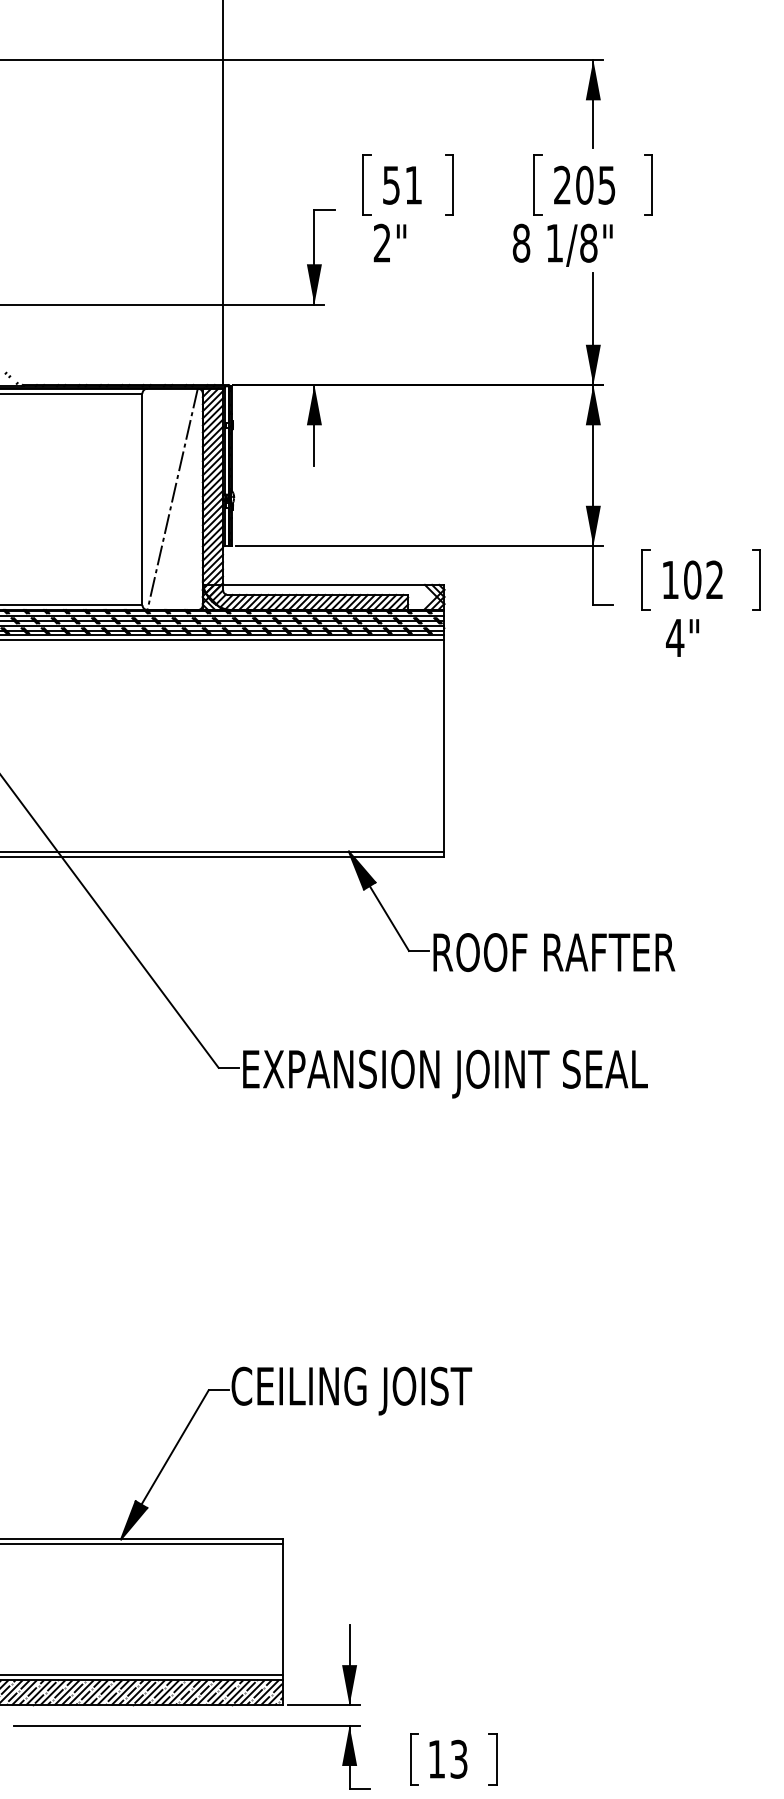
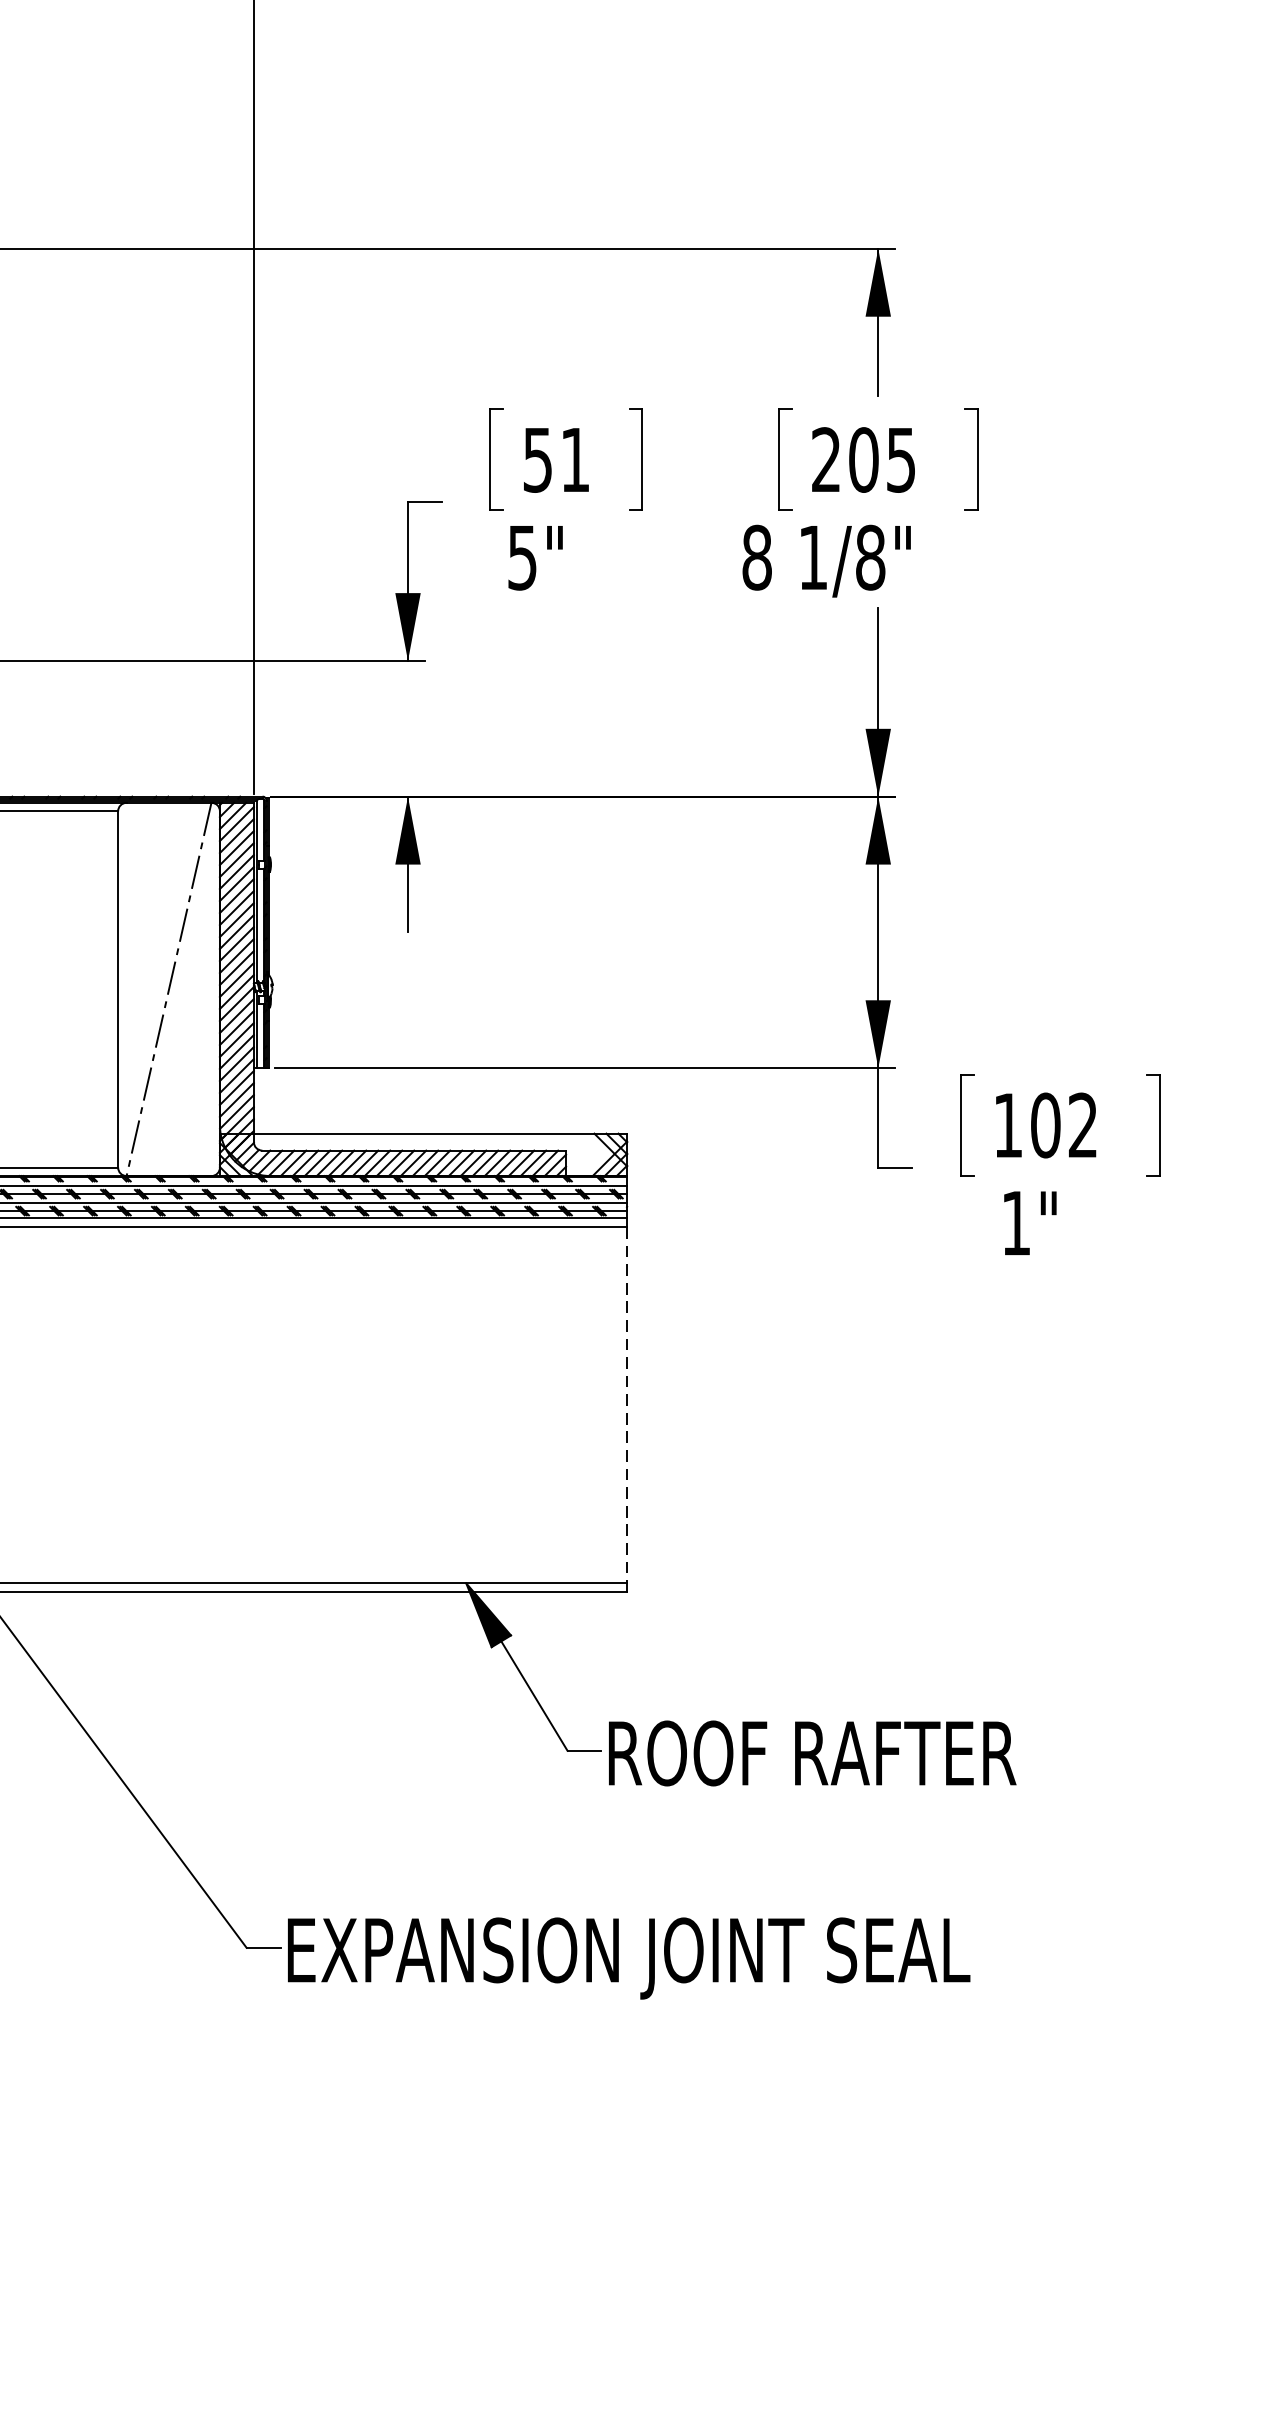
text: (381, 242) -> (521, 556), 2" -> 5"
text: (675, 637) -> (1016, 1222), 4" -> 1"
line: (444, 745) -> (627, 1404), solid -> dashed

